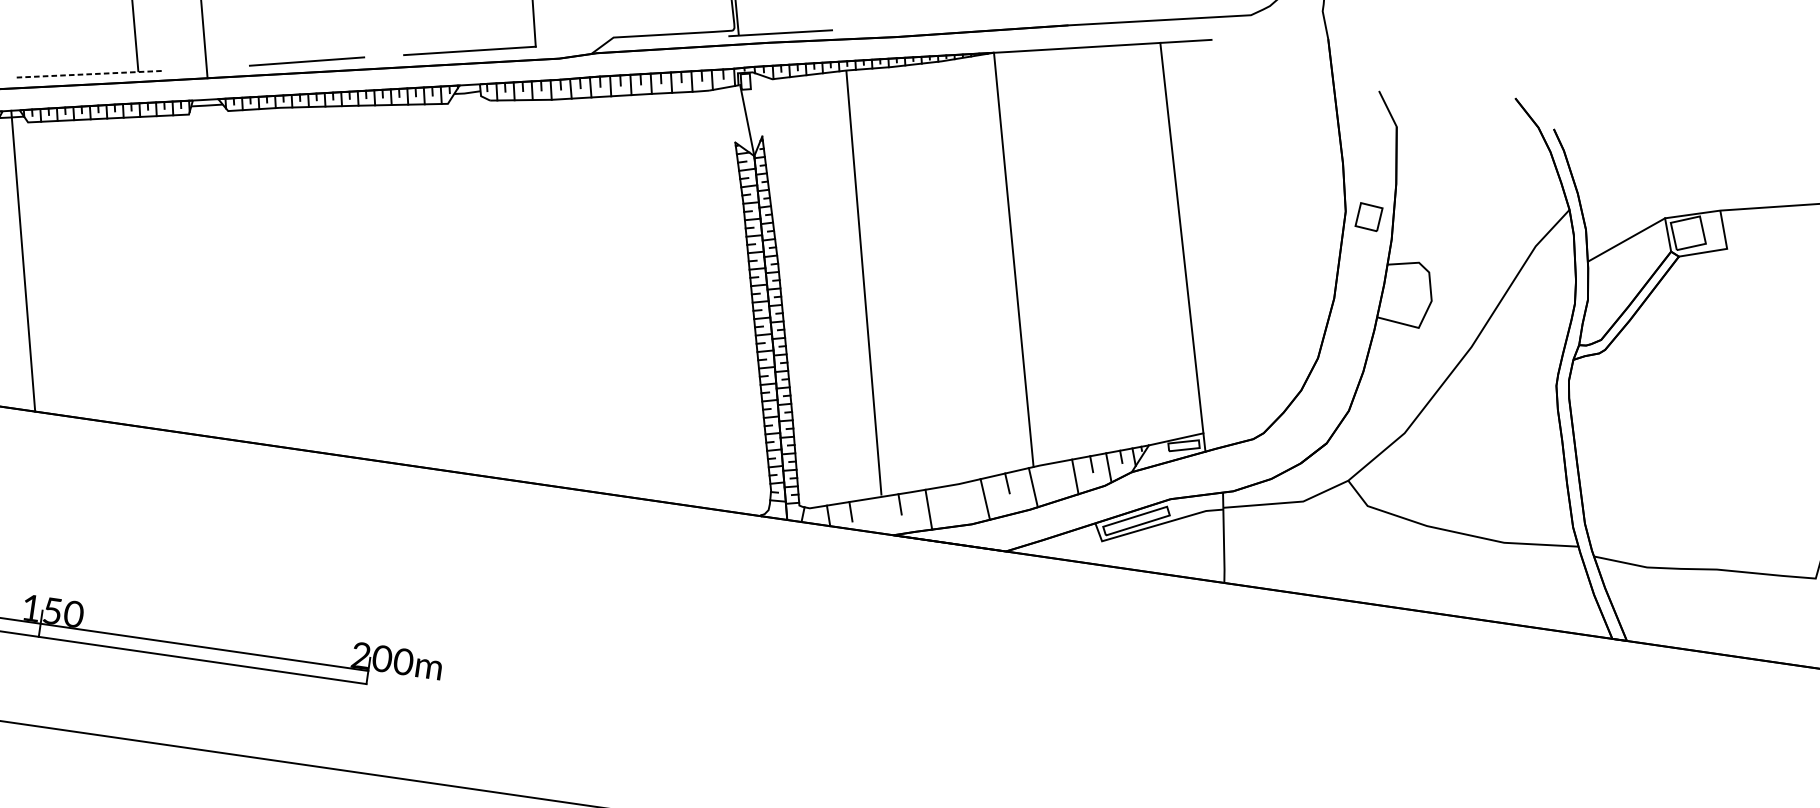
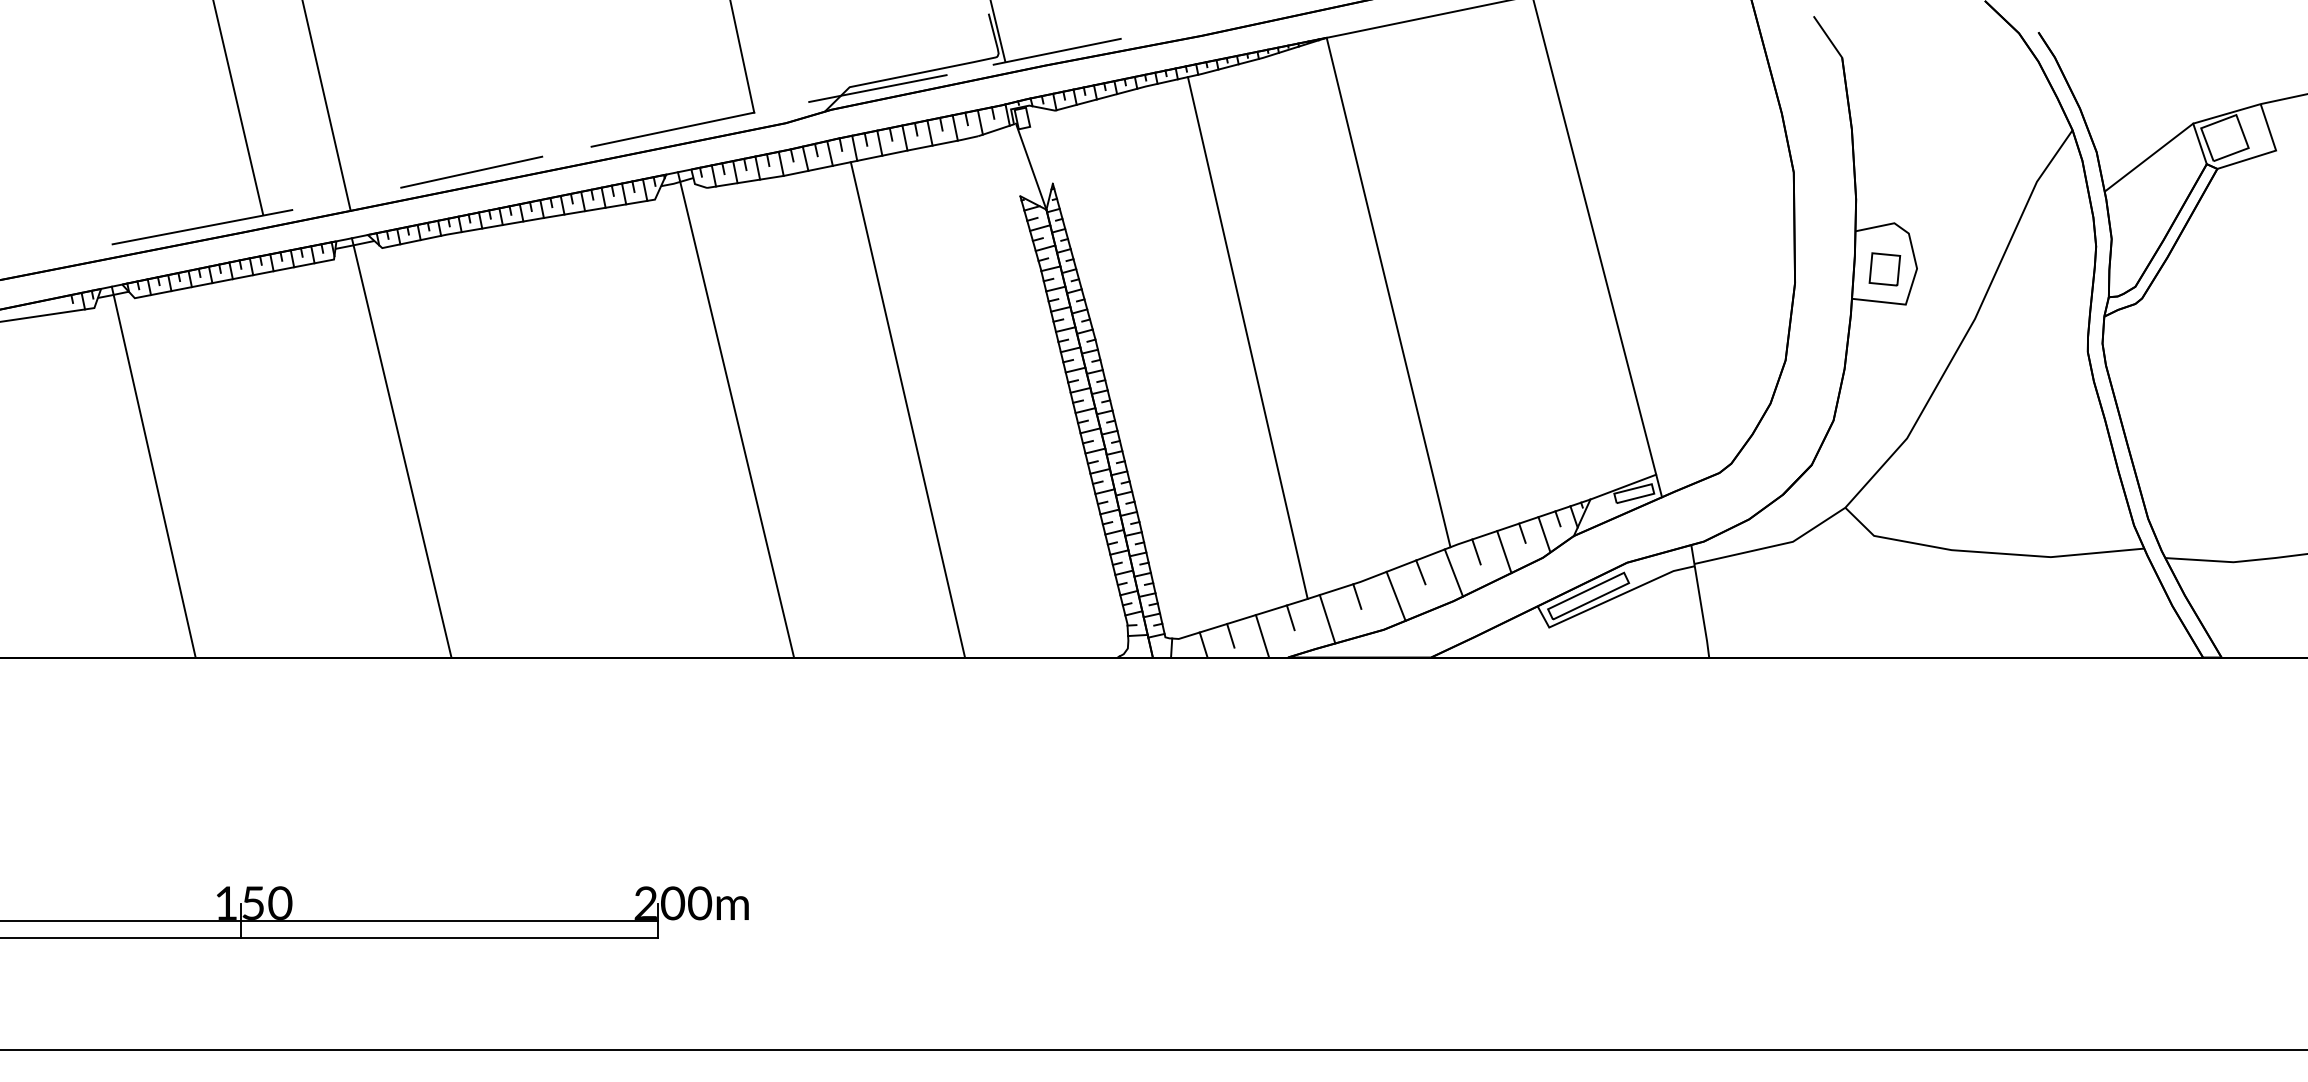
line: (635, 41) -> (877, 88), added
line: (88, 74) -> (201, 227), dashed -> solid
part: (1368, 217) -> (1884, 269), moved
line: (220, 269) -> (401, 447), added
line: (486, 281) -> (735, 414), added
line: (863, 282) -> (1247, 337), moved
line: (622, 297) -> (907, 409), added
line: (1053, 473) -> (1476, 551), added
line: (954, 495) -> (1357, 596), added
line: (875, 515) -> (1262, 636), added

